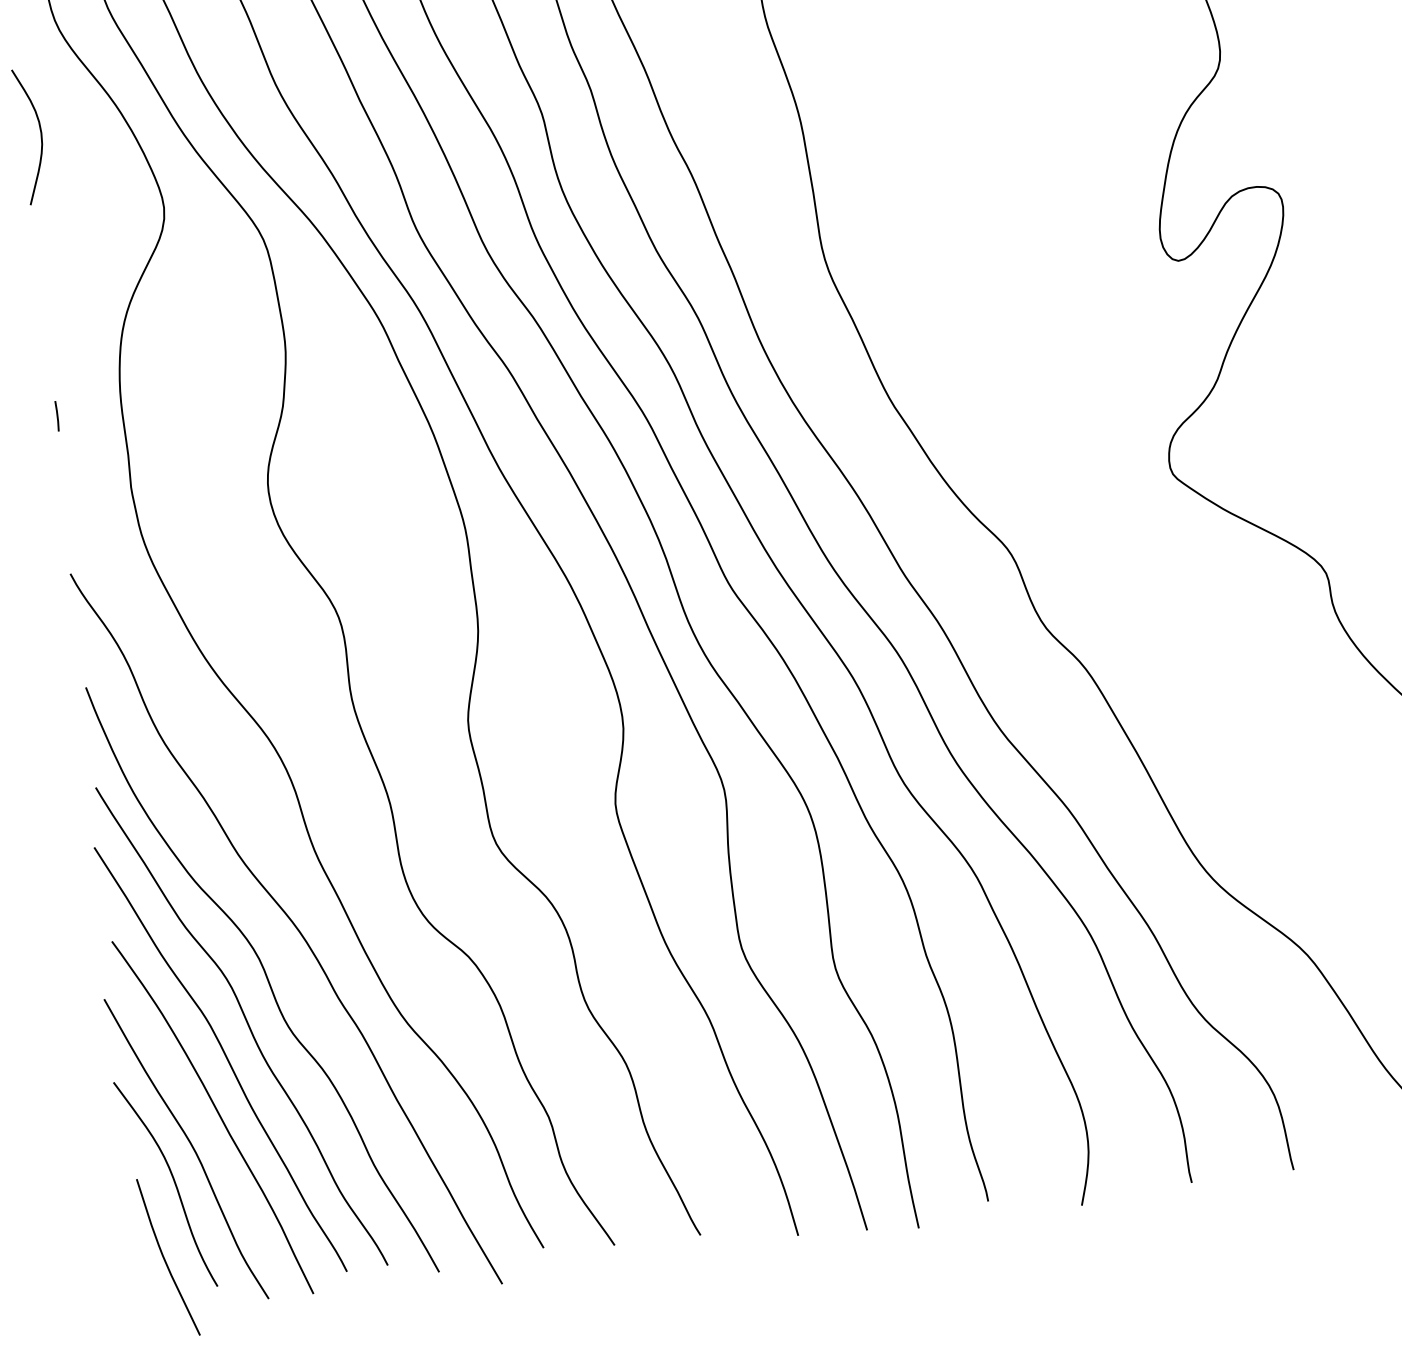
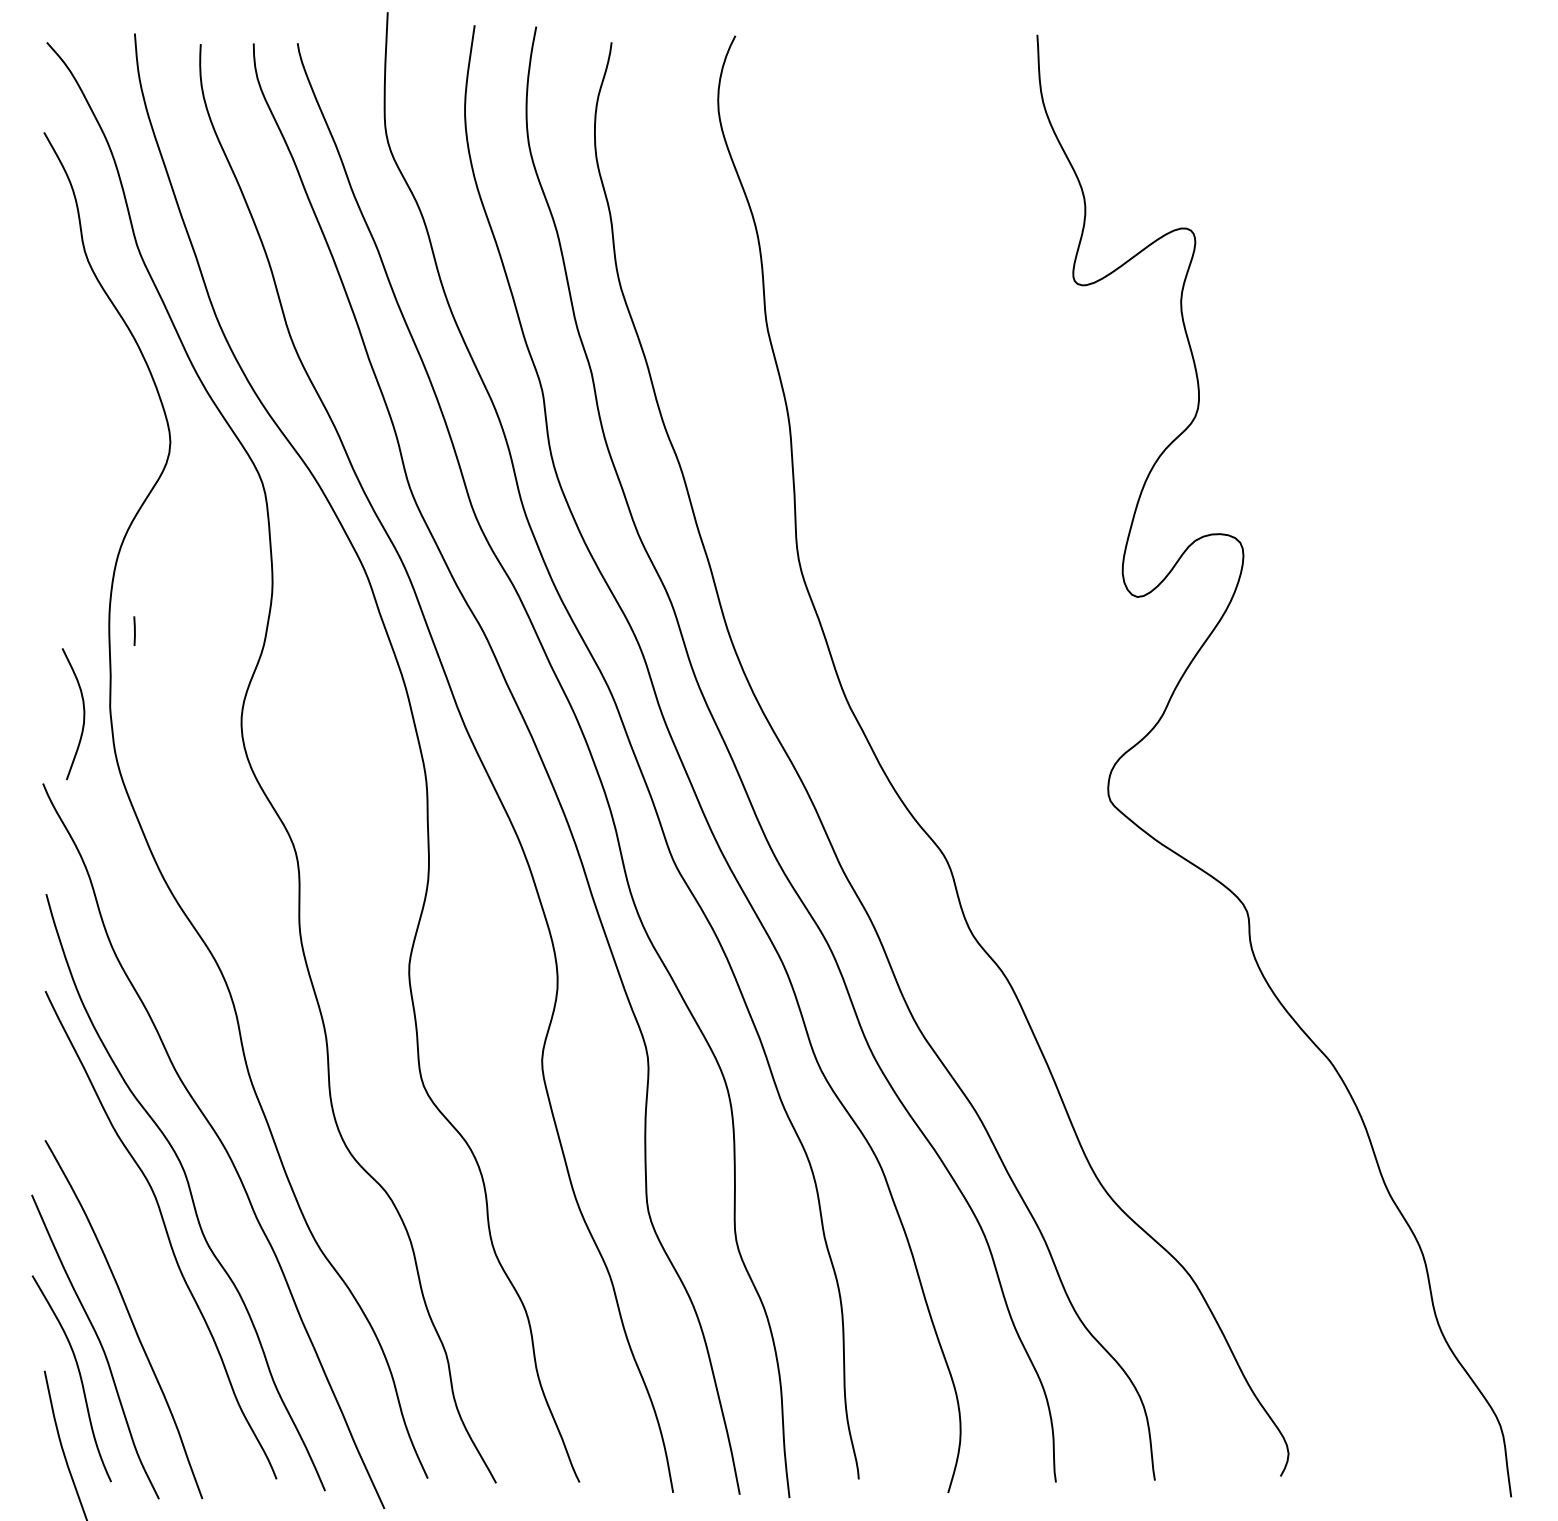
curve: (40, 135) -> (83, 714), moved
line: (57, 415) -> (134, 630), moved
curve: (224, 1055) -> (141, 1261), removed

